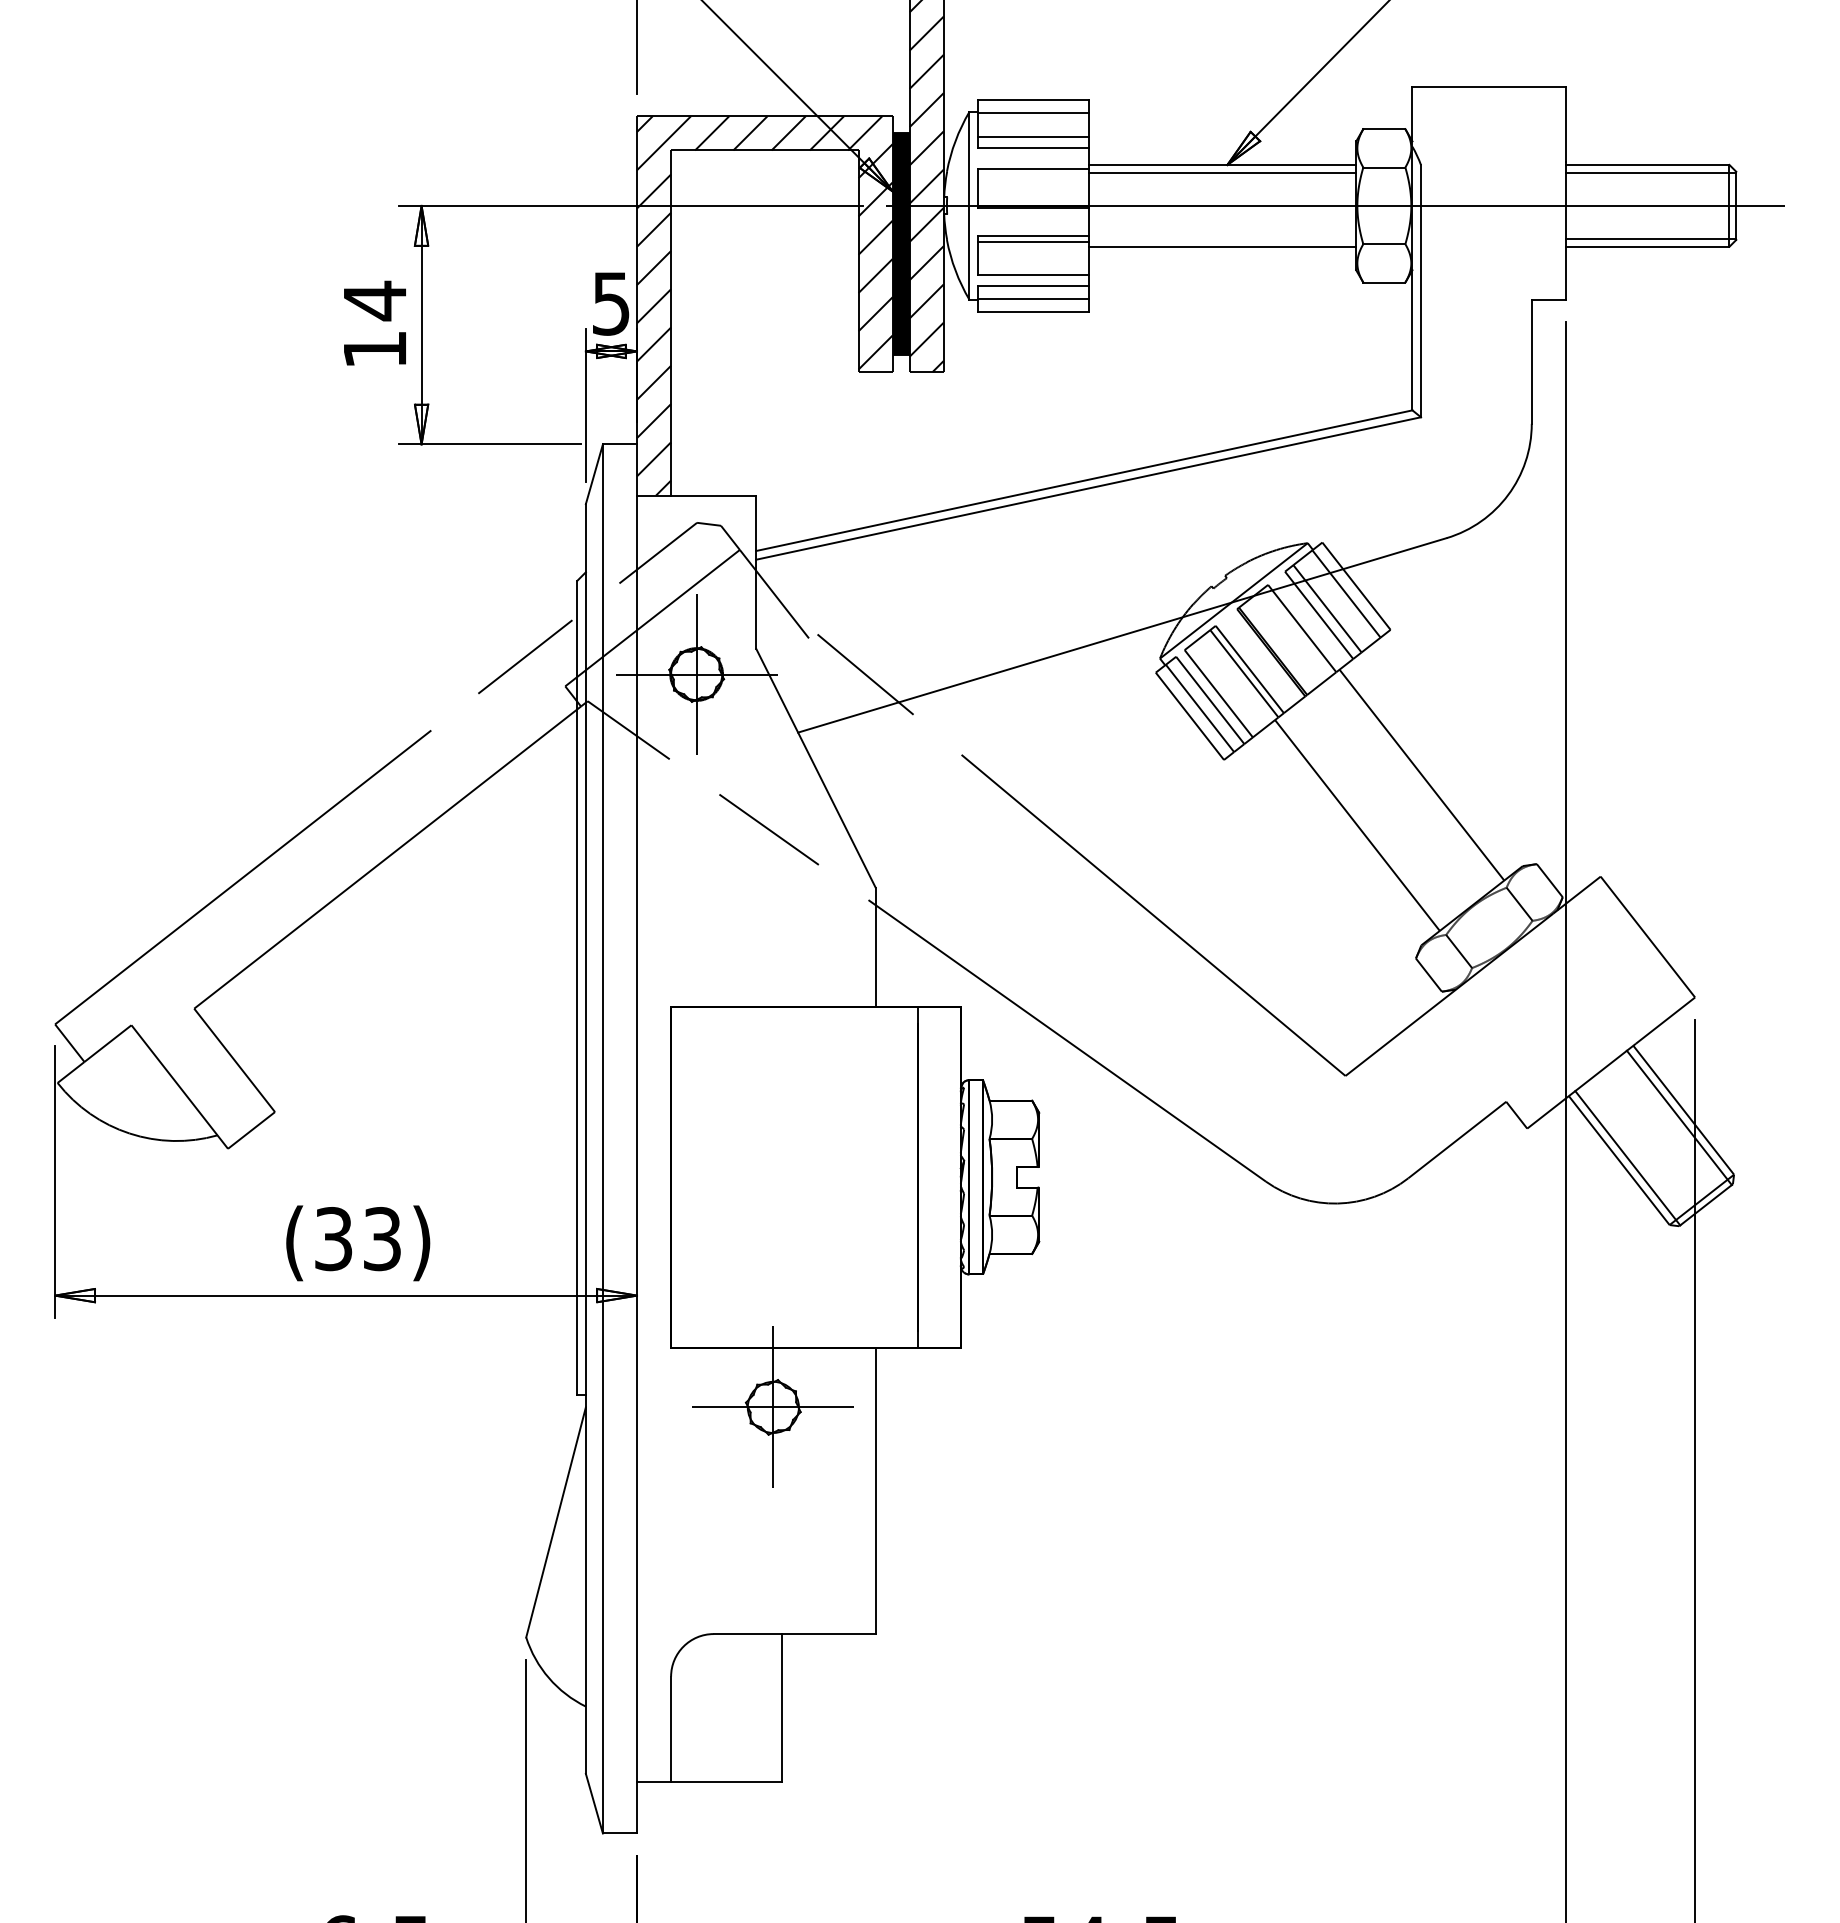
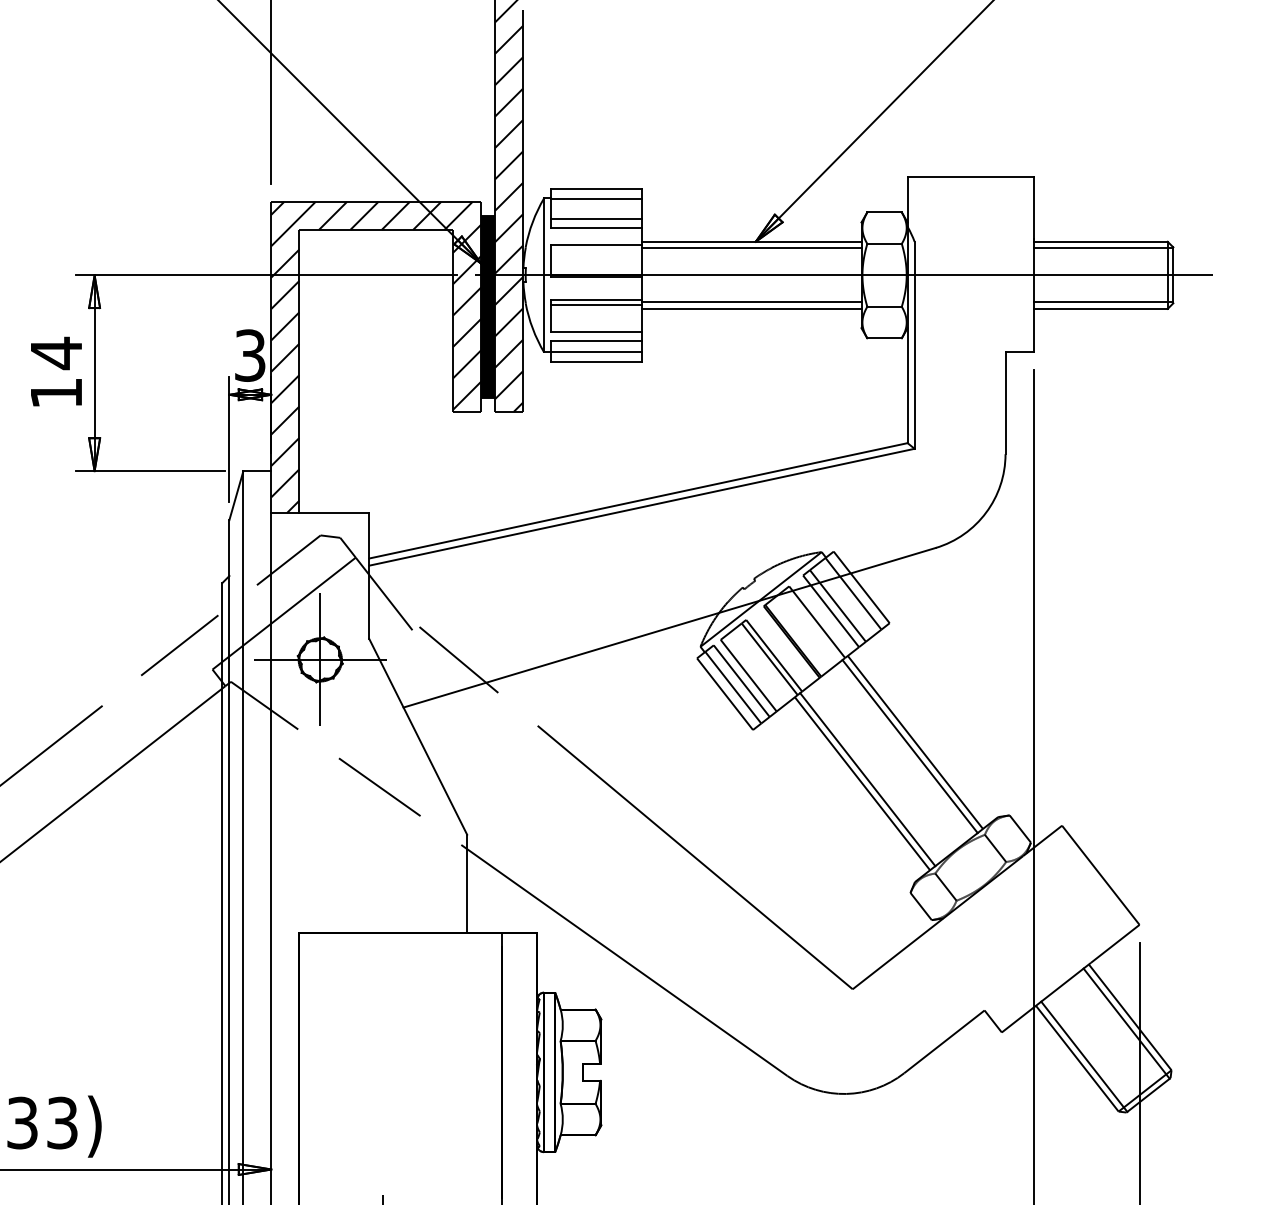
line: (1222, 238) -> (751, 302), added
text: (611, 303) -> (250, 355), 5 -> 3
line: (1415, 779) -> (910, 746), added
line: (1363, 820) -> (867, 779), added

